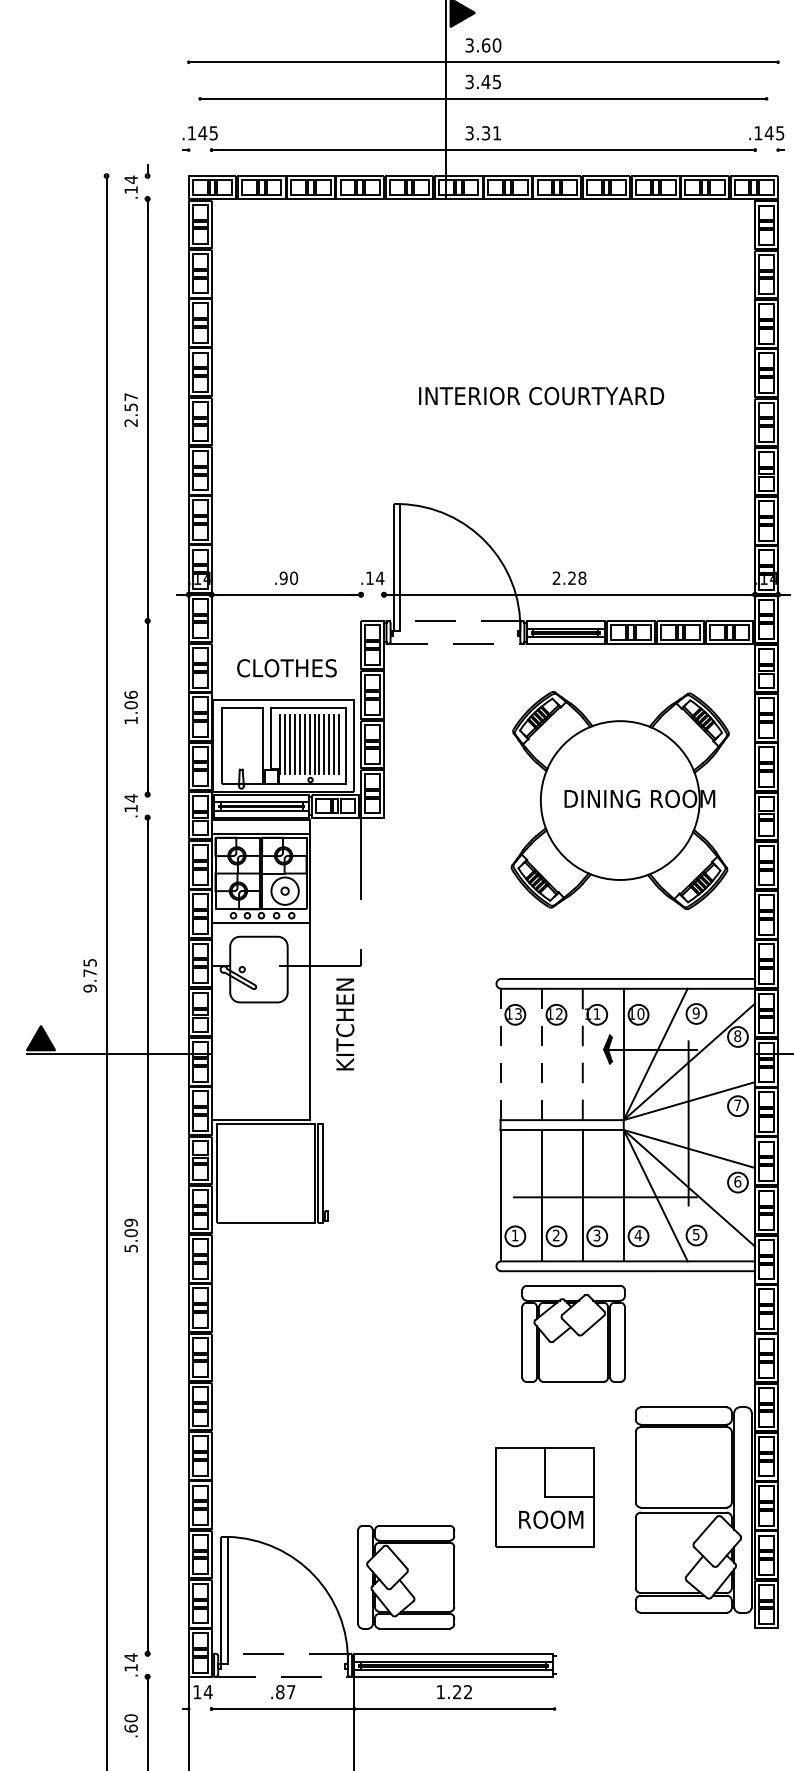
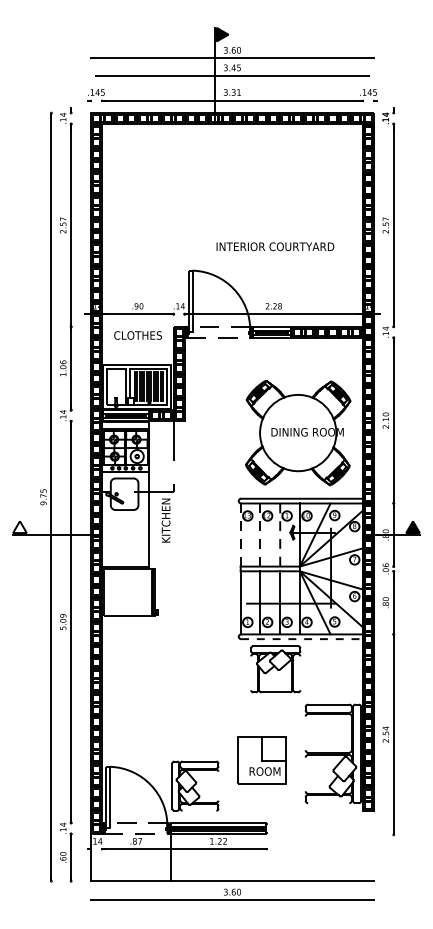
text: (541, 395) -> (275, 246), moved
text: (285, 668) -> (137, 335), moved
part: (620, 801) -> (298, 433), moved
fill: (40, 1038) -> (19, 527), removed
line: (629, 1271) -> (302, 639), solid -> dashed
line: (523, 1342) -> (251, 673), removed
line: (625, 1342) -> (300, 673), removed
line: (635, 1467) -> (305, 733), removed
part: (543, 1496) -> (261, 760), moved
line: (635, 1552) -> (305, 774), removed
line: (454, 1575) -> (218, 785), removed
line: (683, 1613) -> (328, 803), removed
line: (414, 1627) -> (199, 810), removed

